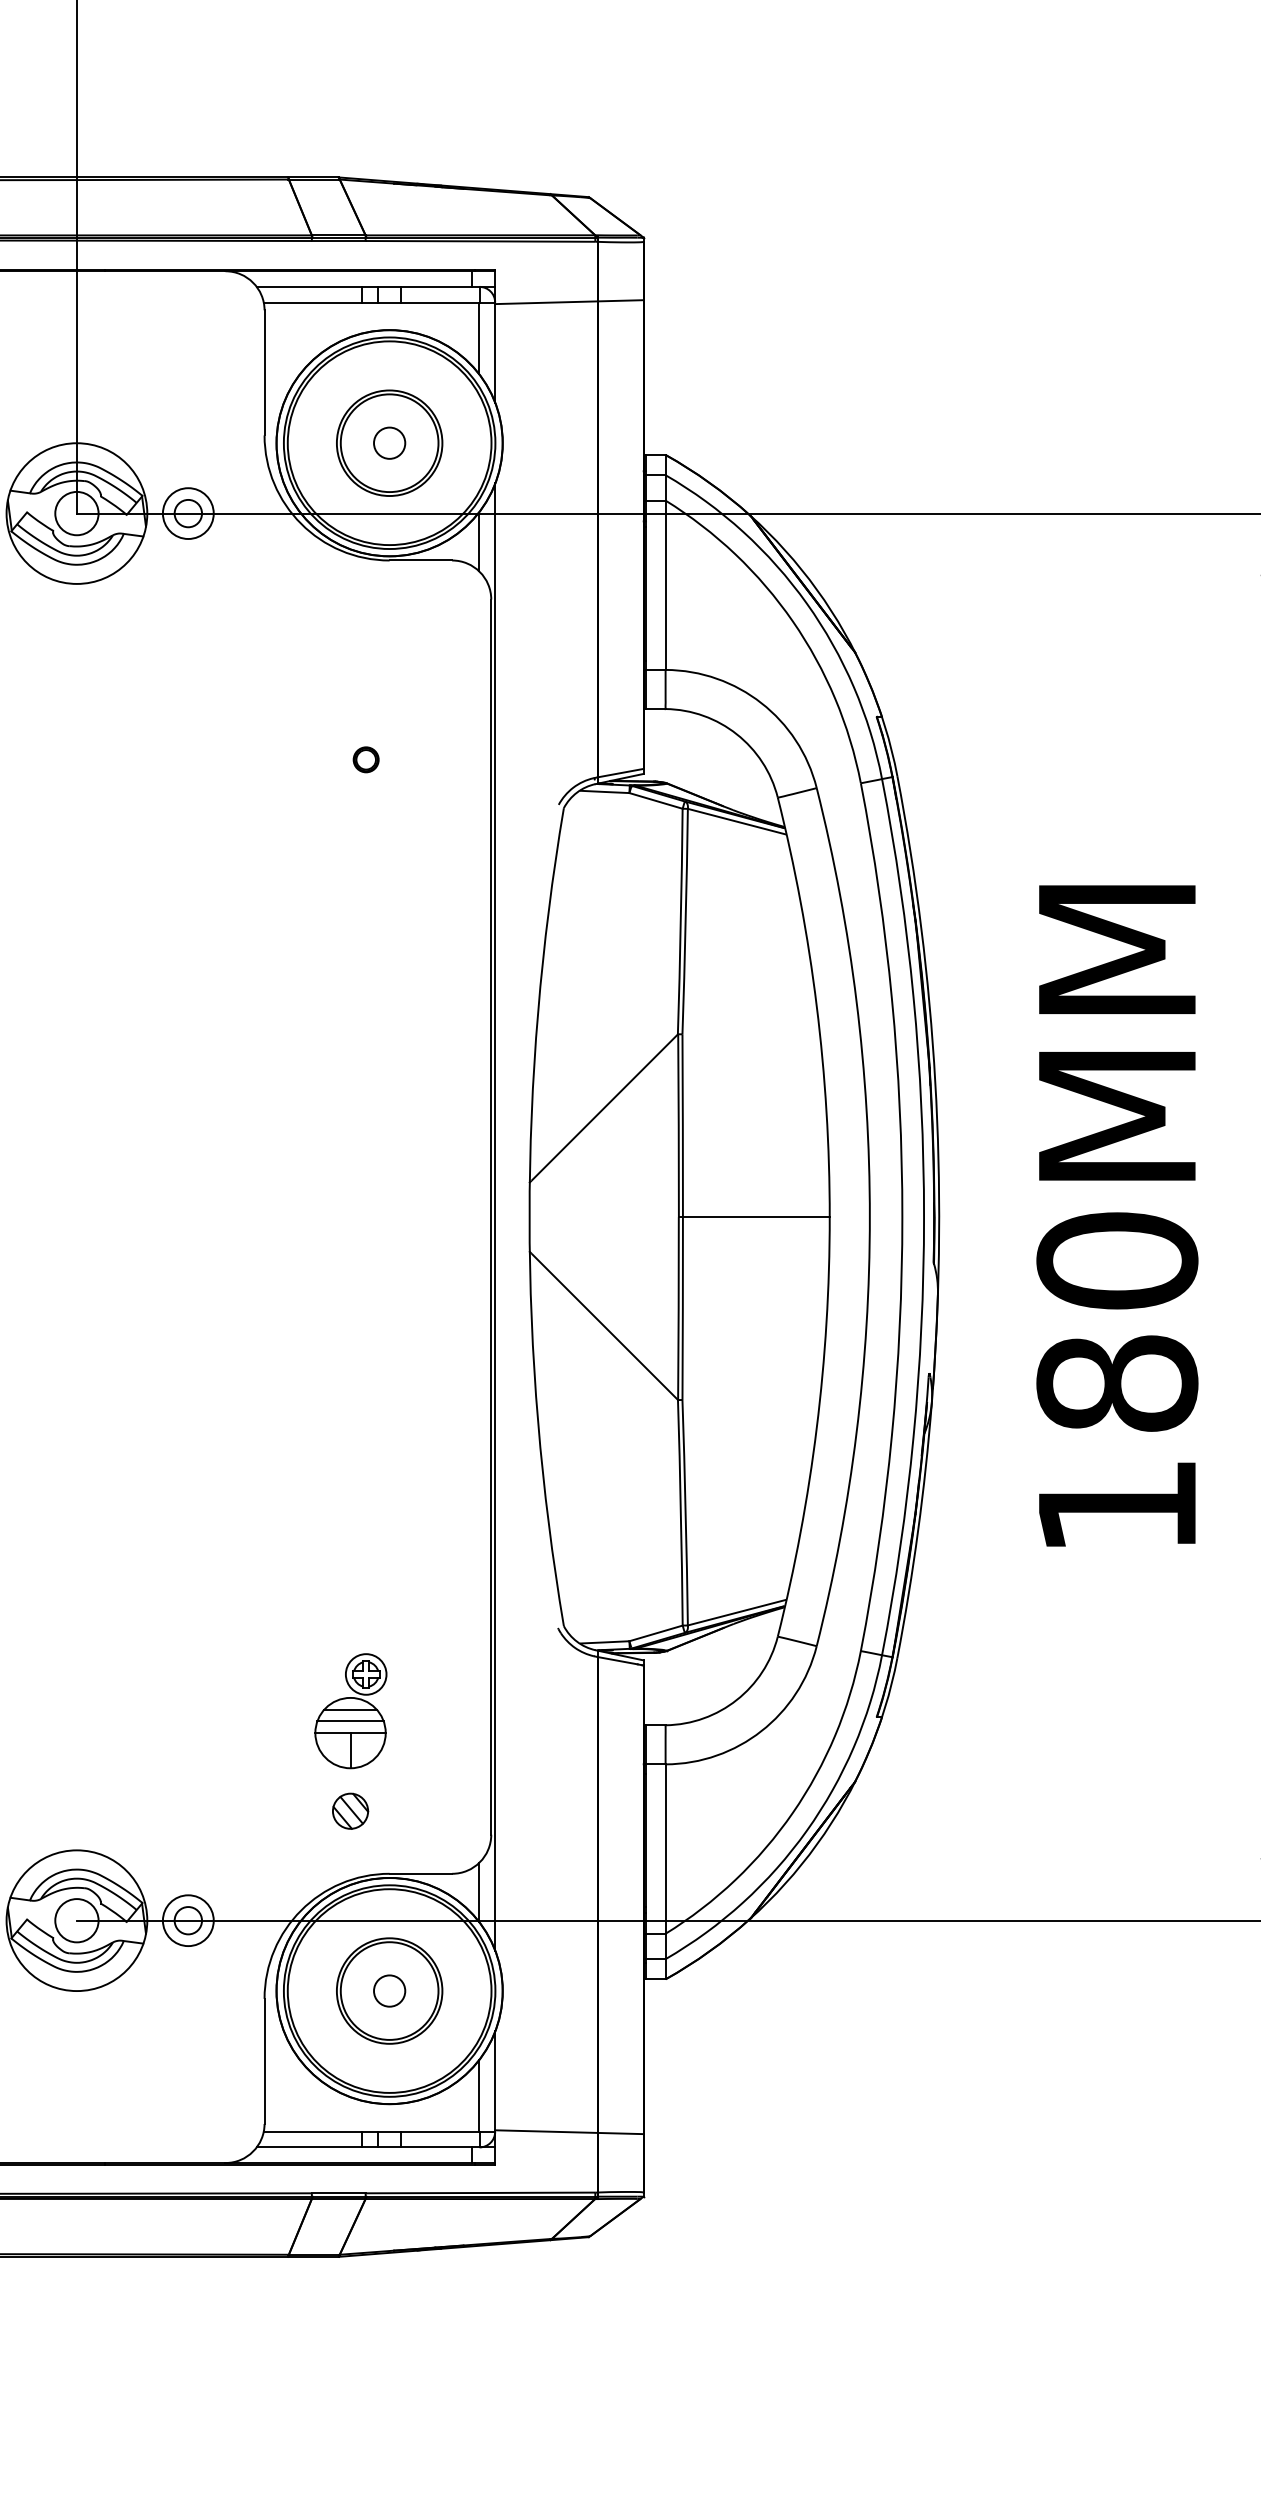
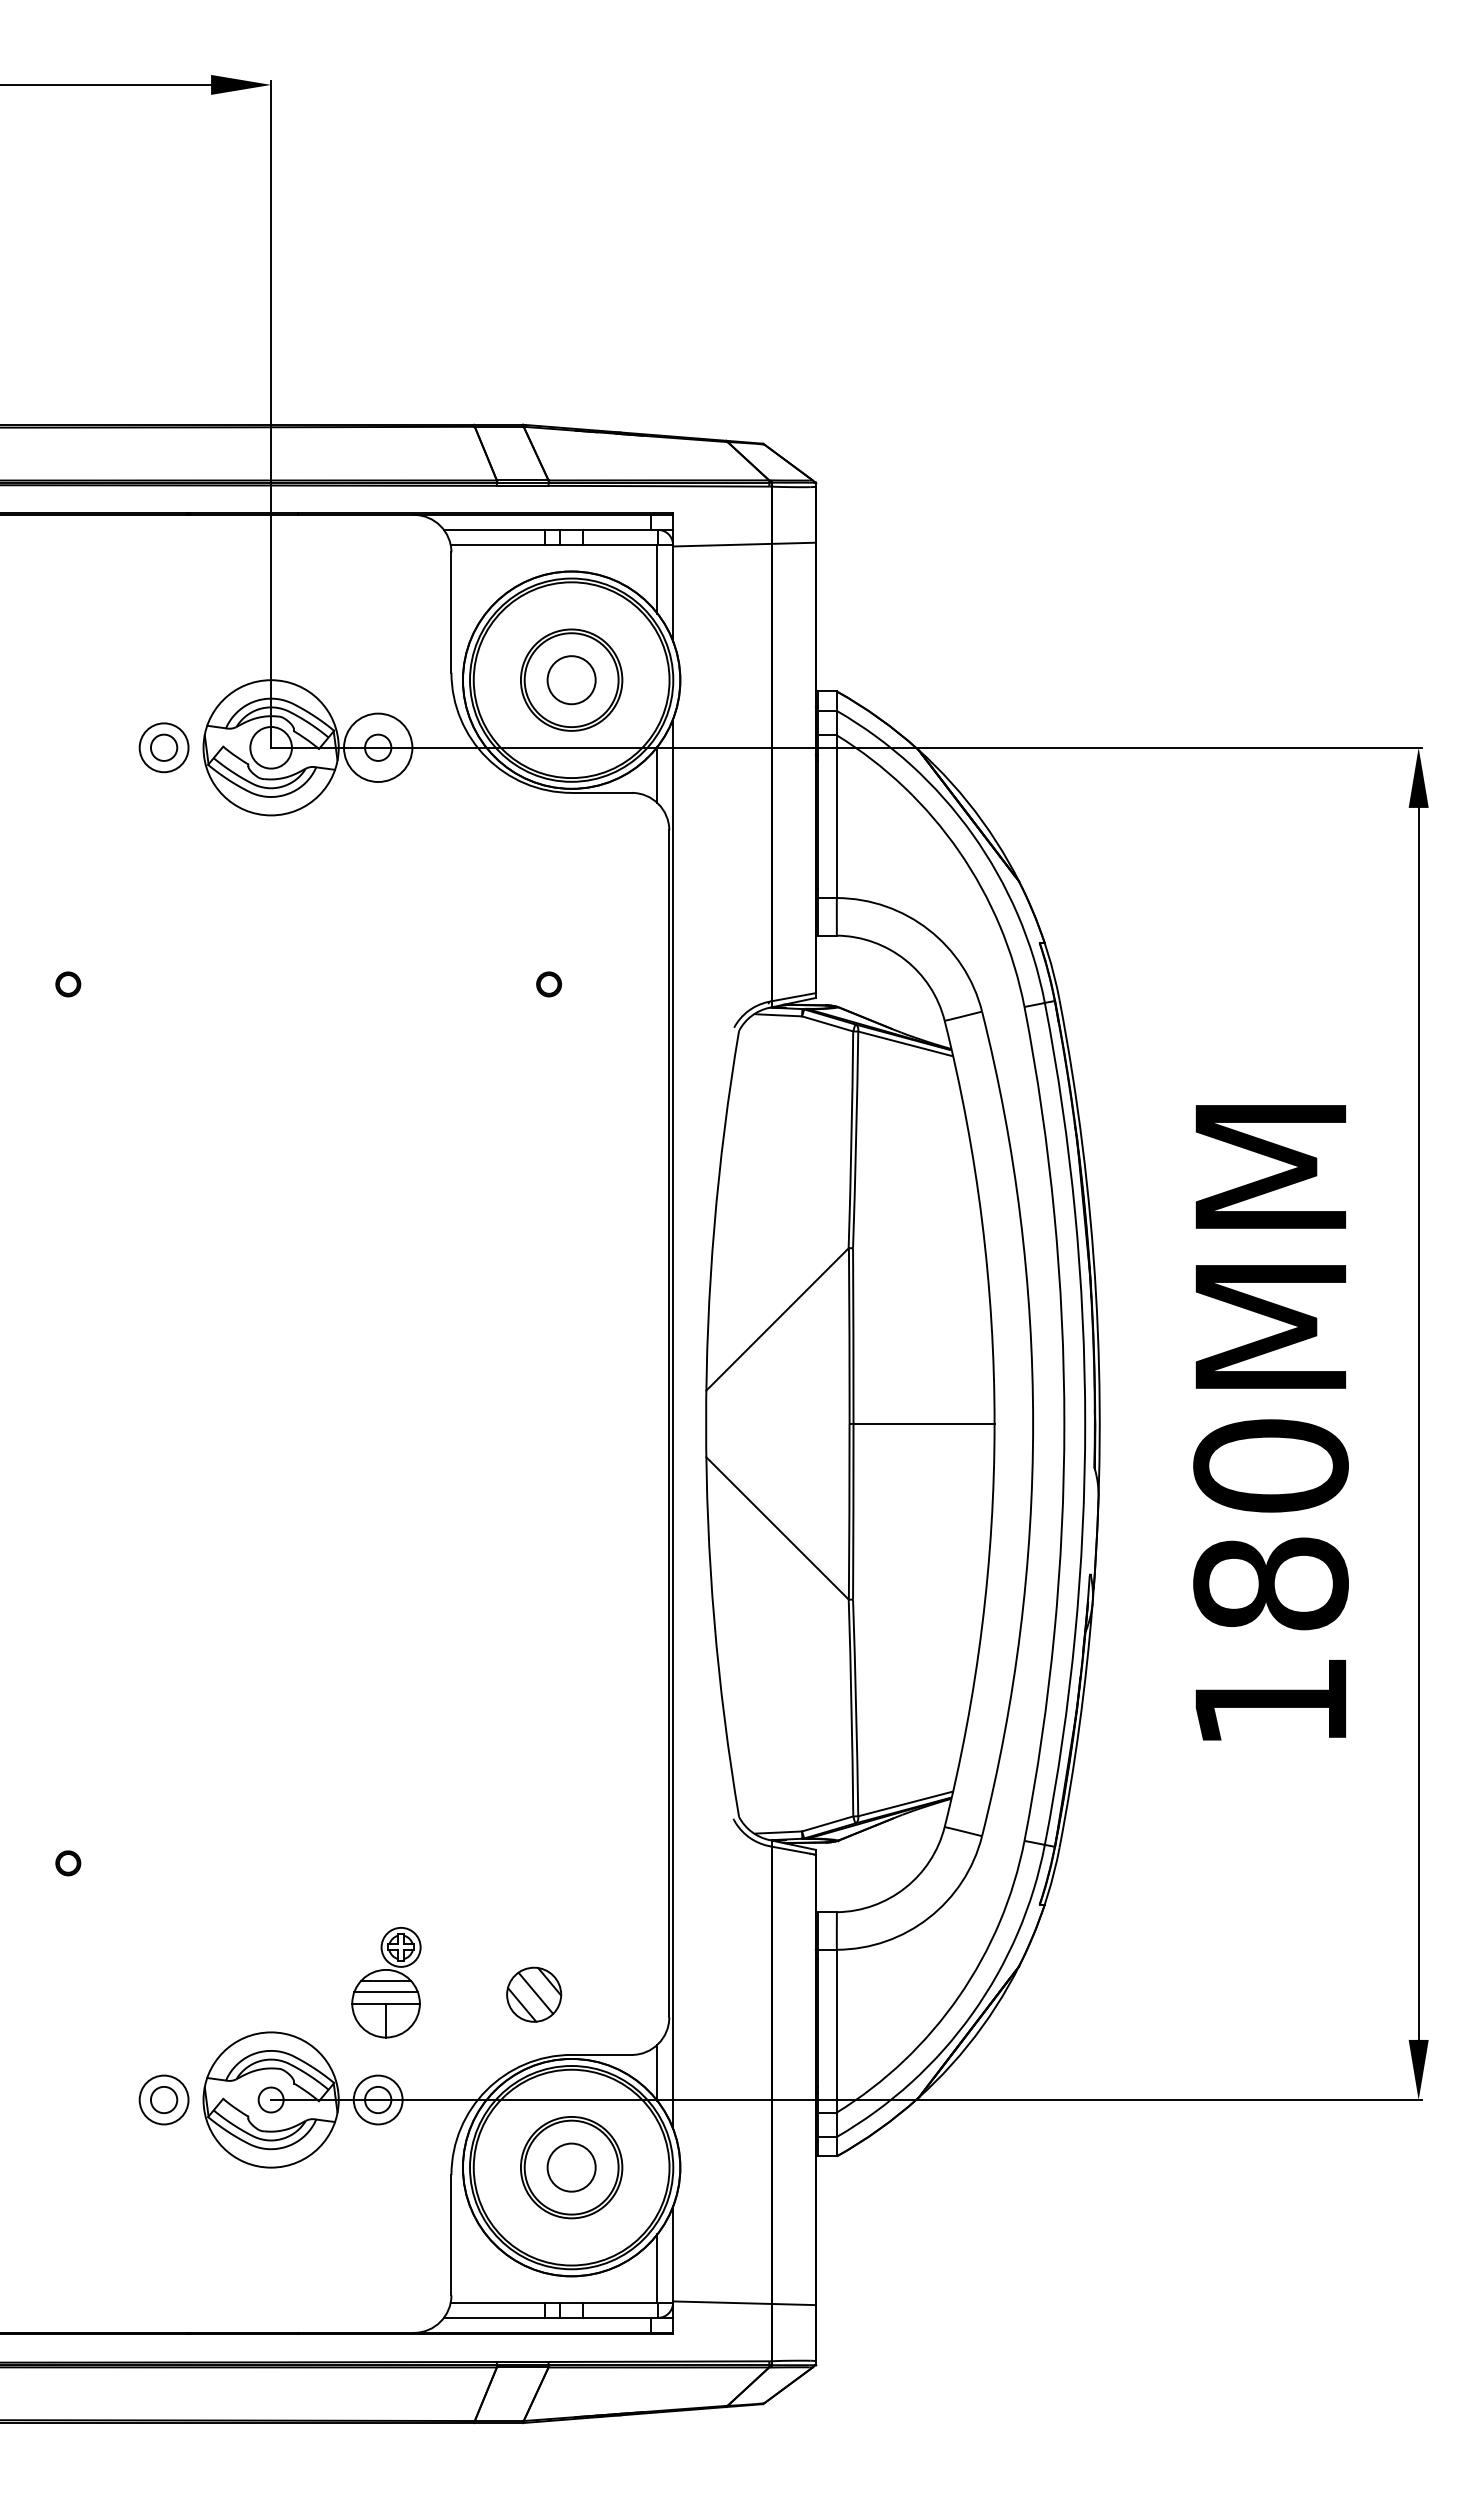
circle: (389, 443) -> (571, 680), size x1.6
circle: (187, 513) -> (377, 747), size x1.4
part: (350, 1711) -> (386, 1982), moved
part: (349, 1810) -> (533, 1994), size x1.6
circle: (76, 1920) -> (270, 2099), size x0.6
circle: (389, 1990) -> (571, 2167), size x1.6

